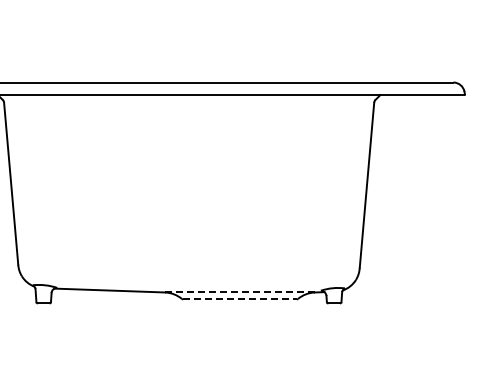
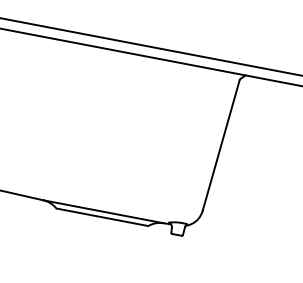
line: (240, 292) -> (103, 211), dashed -> solid
line: (239, 299) -> (101, 217), dashed -> solid

